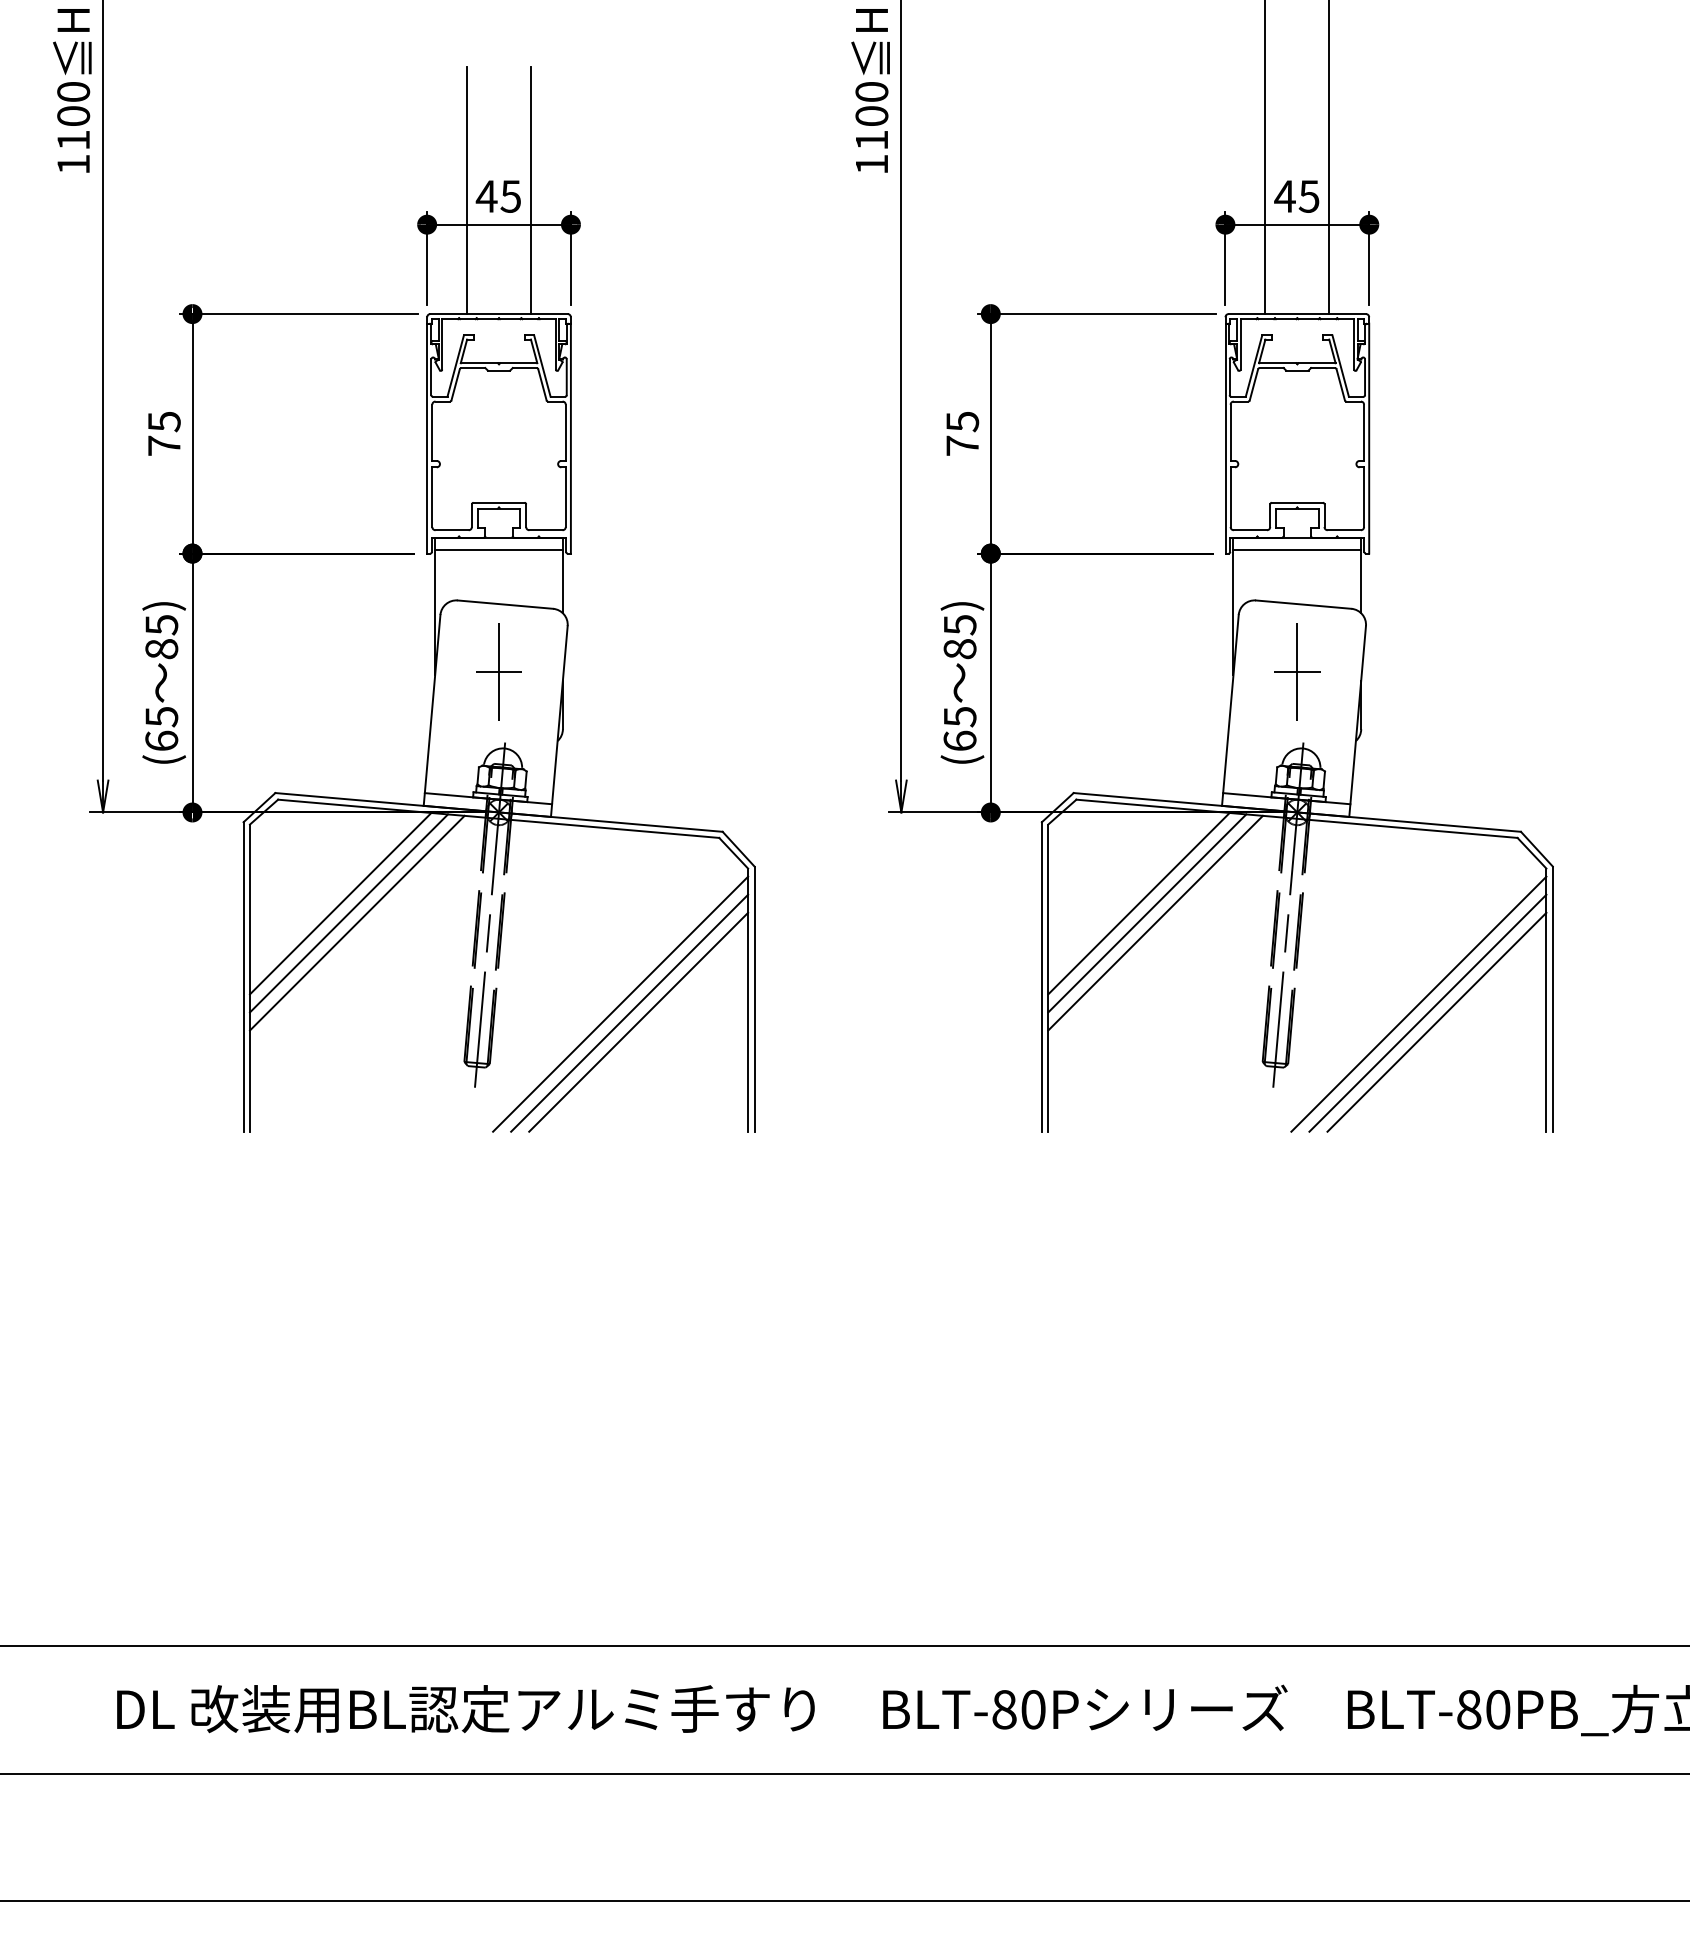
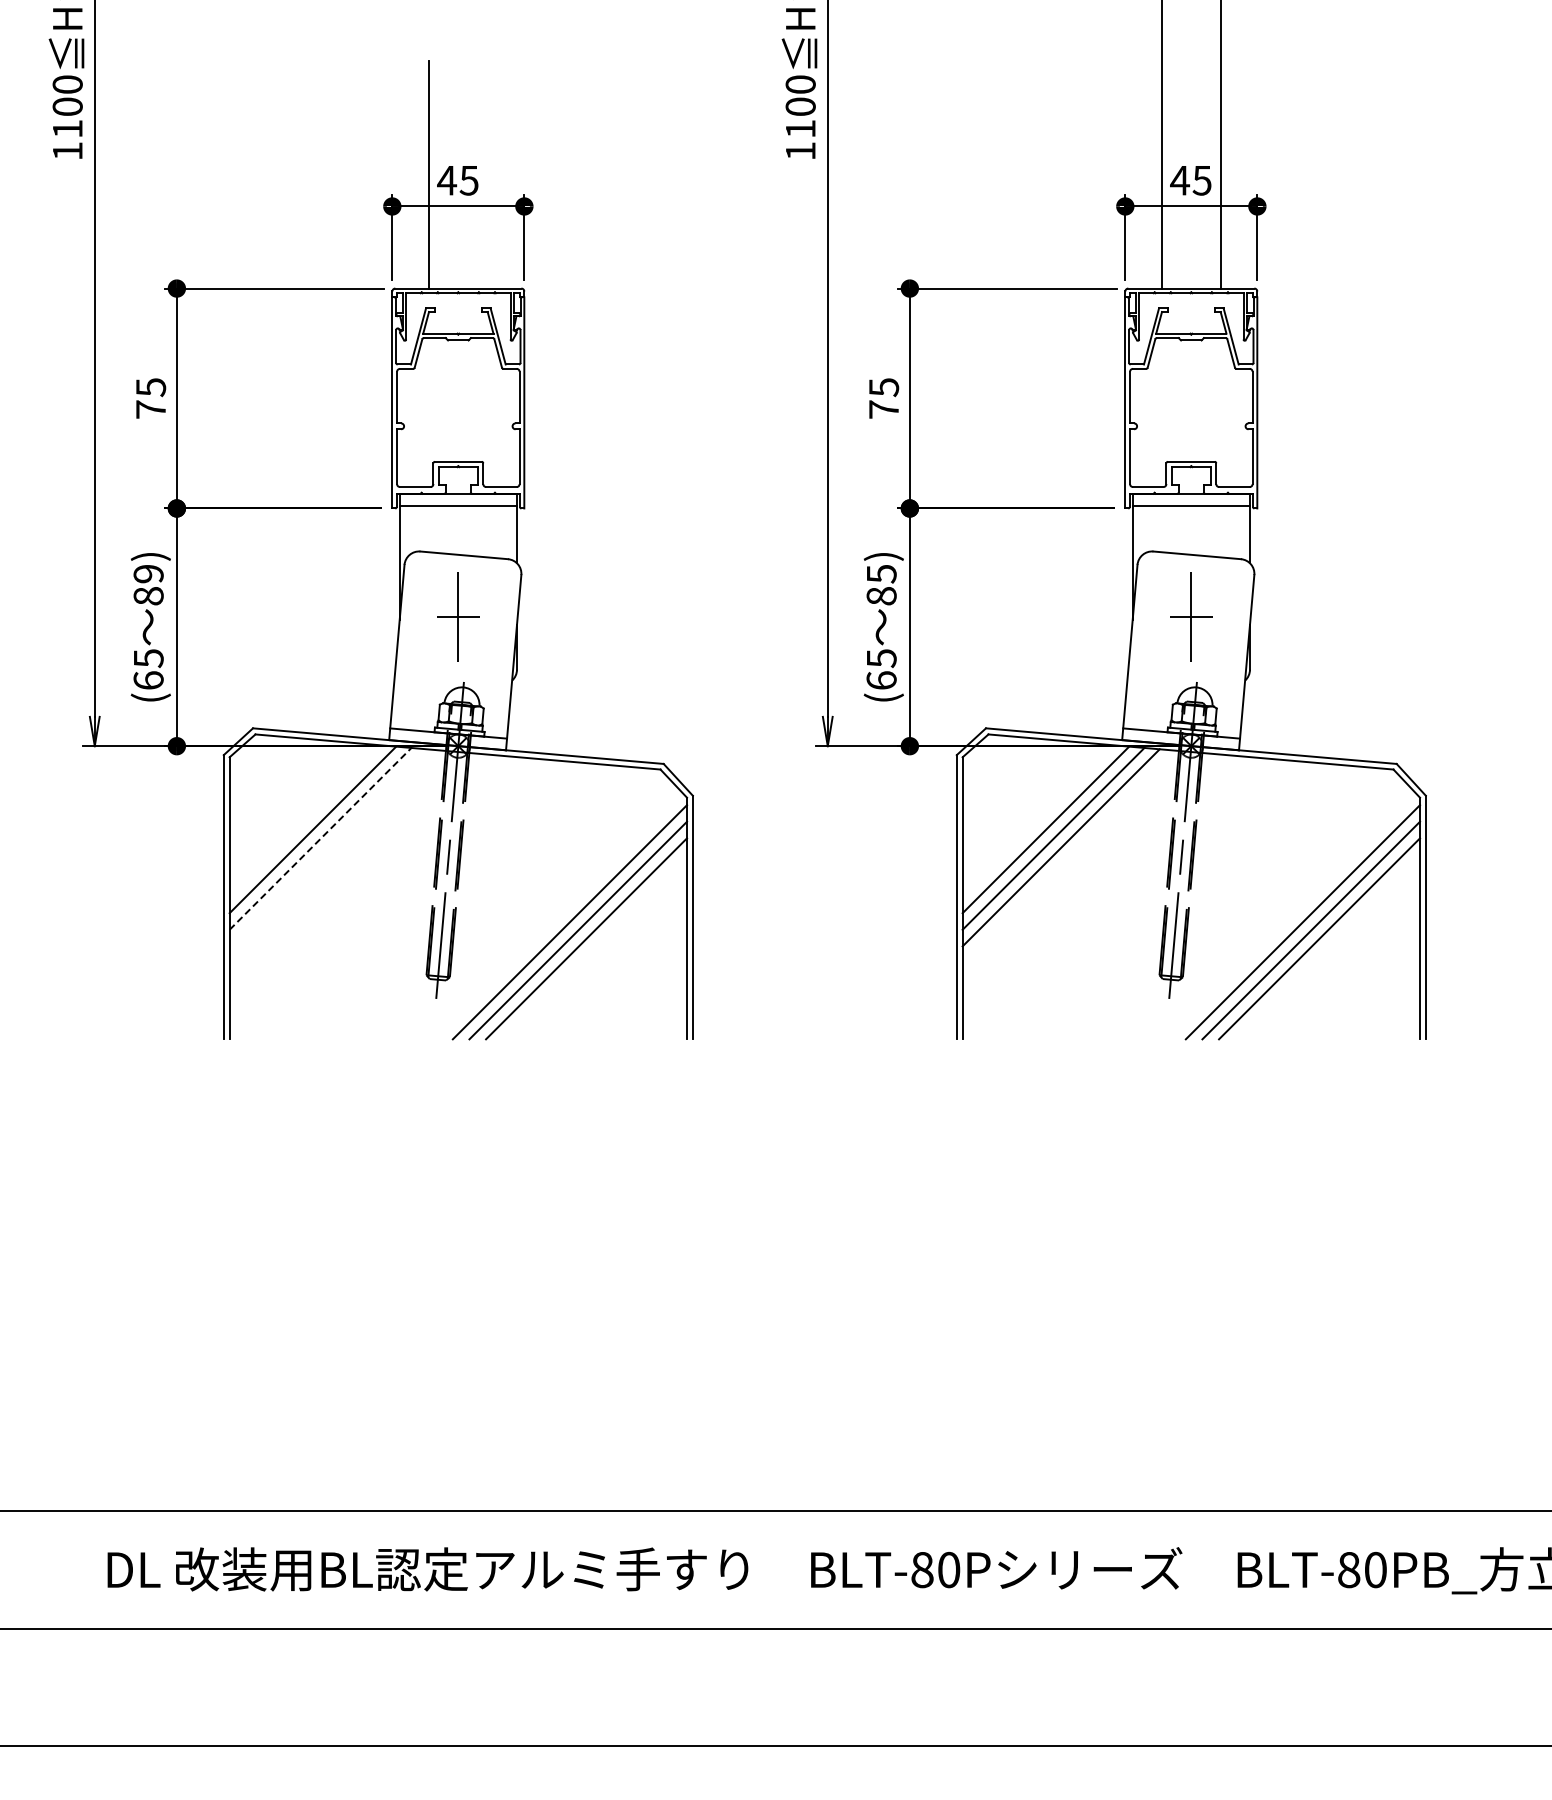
line: (530, 189) -> (487, 174), removed
text: (161, 625) -> (148, 574), 85) -> 89)
line: (348, 913) -> (320, 838), solid -> dashed
line: (356, 922) -> (327, 847), removed

